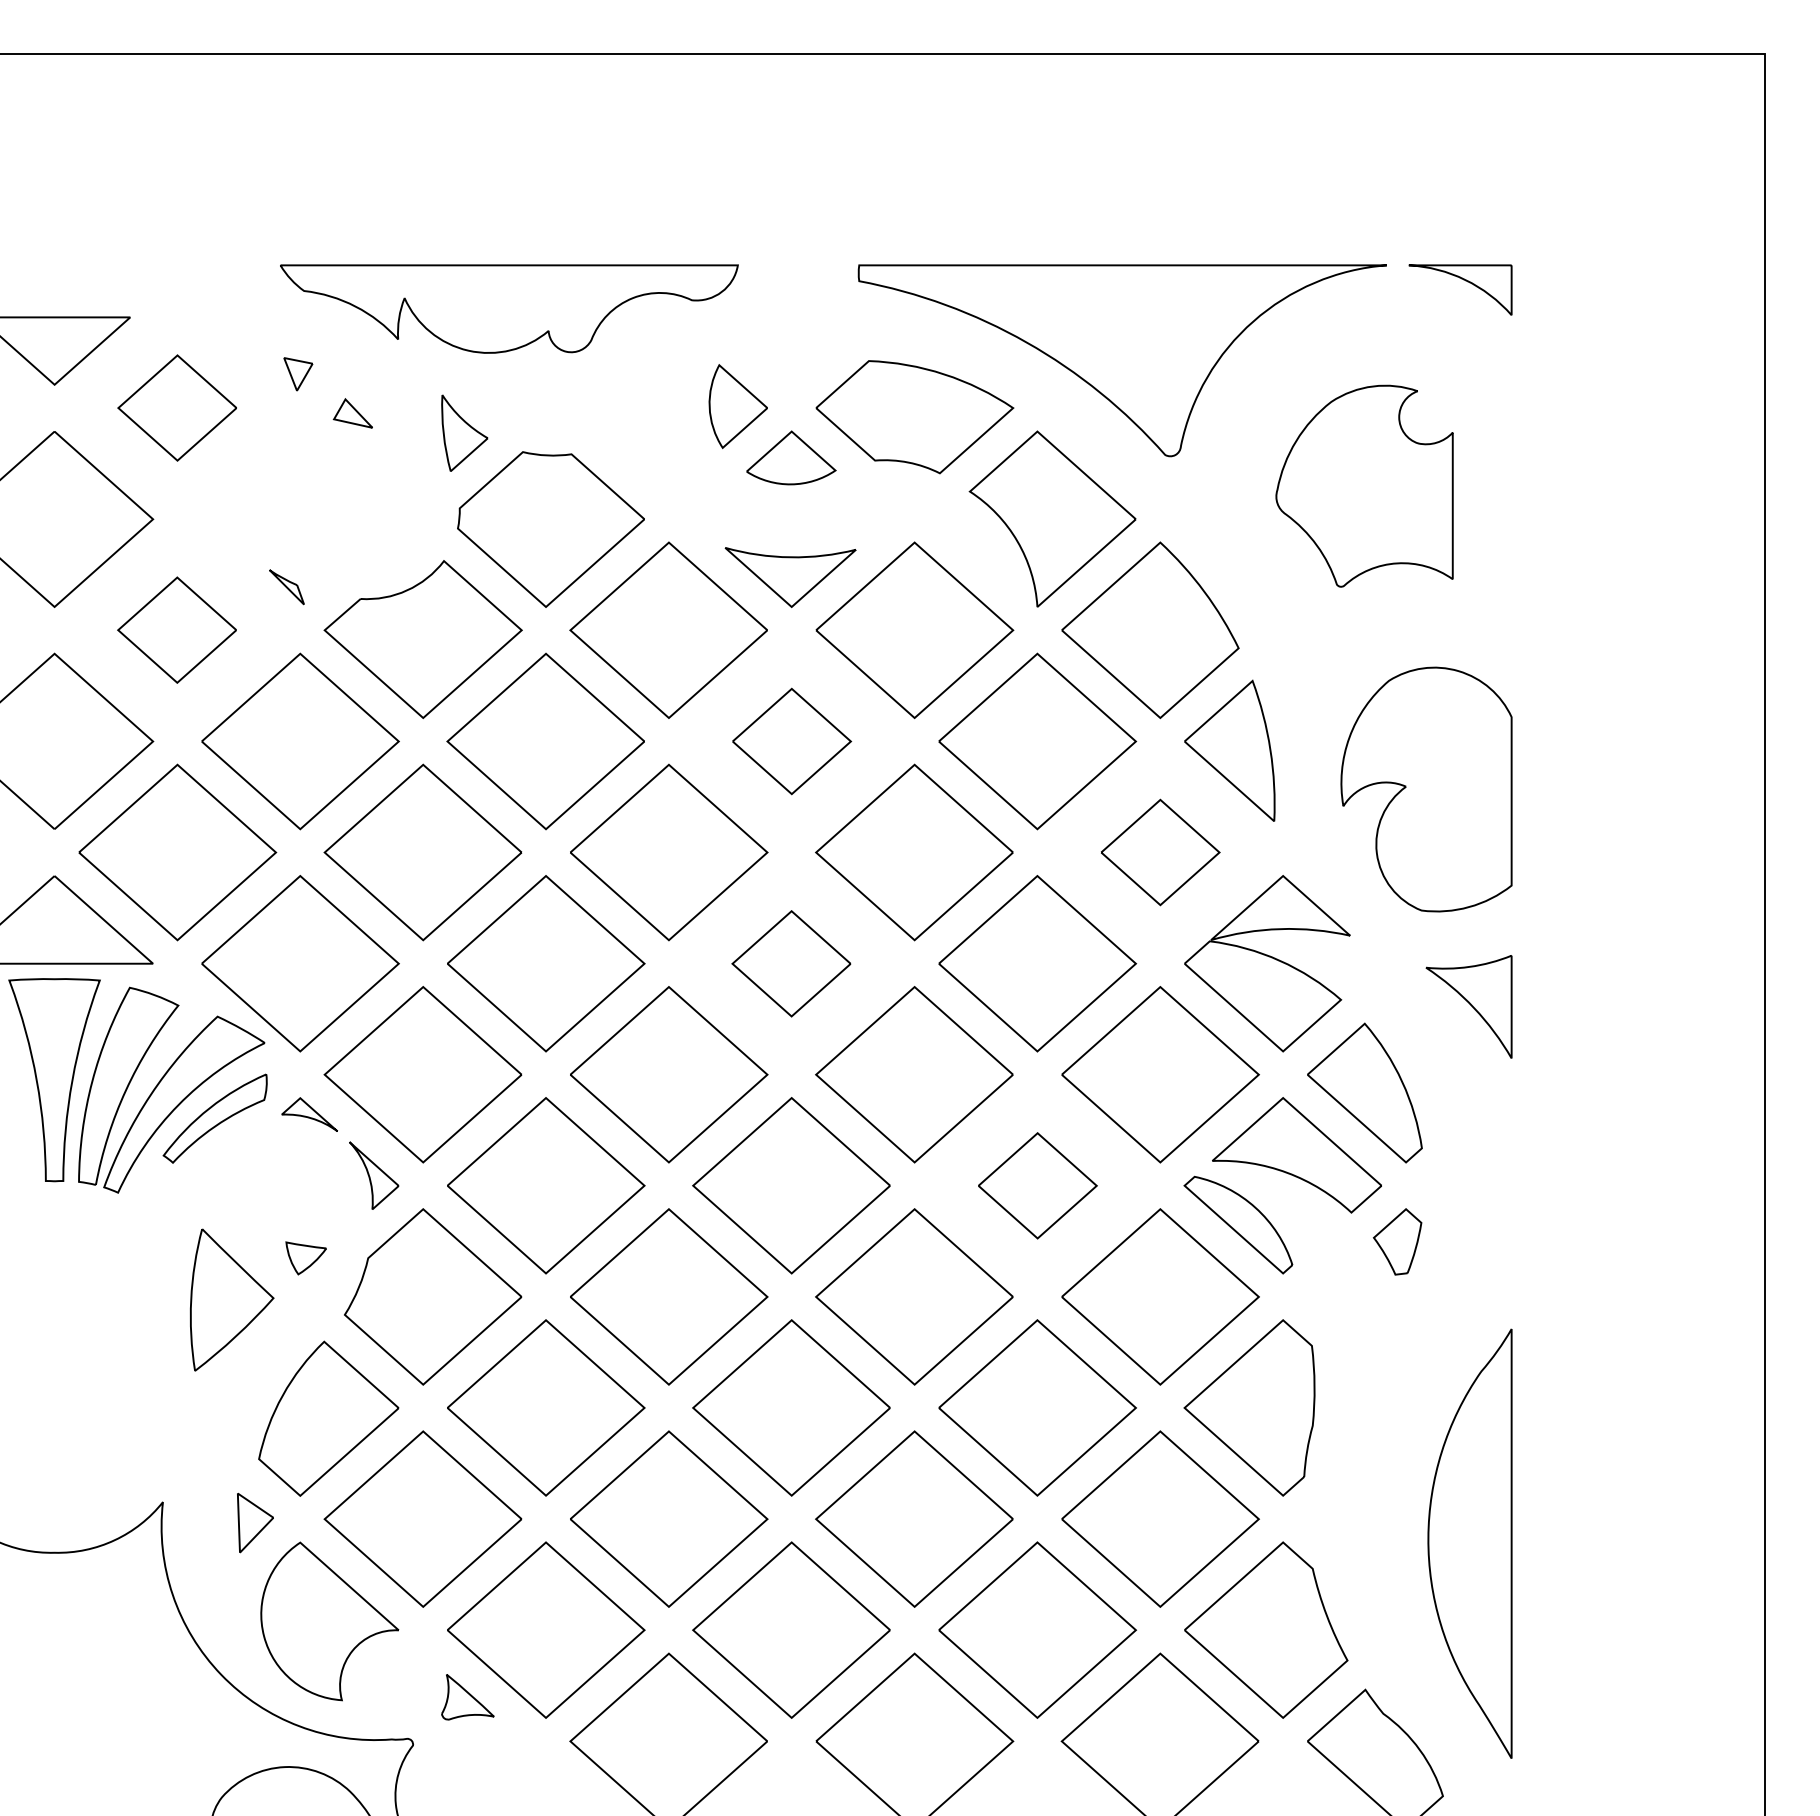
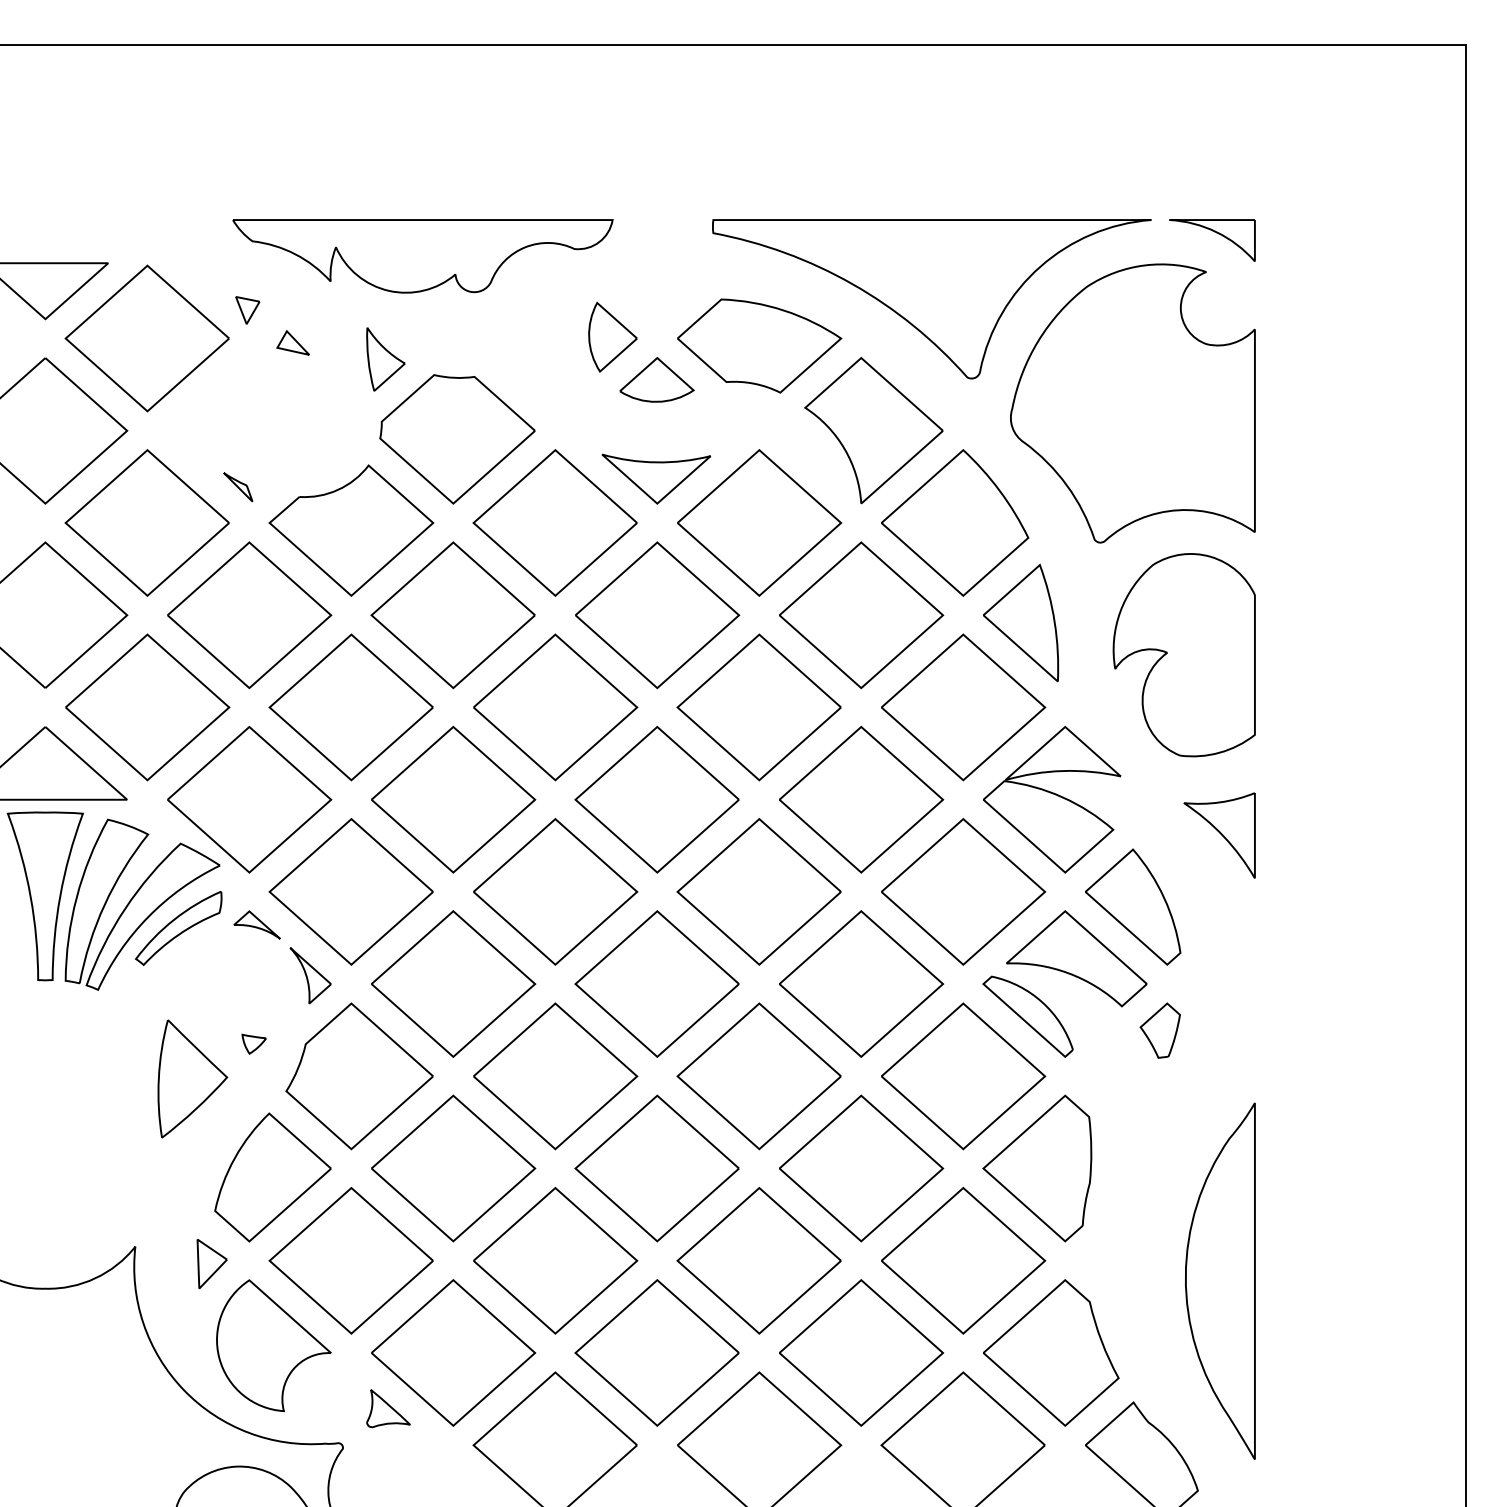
part: (177, 407) -> (147, 338), size x1.67
part: (1364, 485) -> (1132, 402), size x1.67
part: (176, 629) -> (146, 522), size x1.67
part: (791, 741) -> (657, 615), size x1.67
part: (1160, 852) -> (963, 707), size x1.67
part: (791, 963) -> (657, 799), size x1.67
part: (1037, 1185) -> (861, 983), size x1.67
part: (305, 1257) -> (253, 1043), size x0.71

